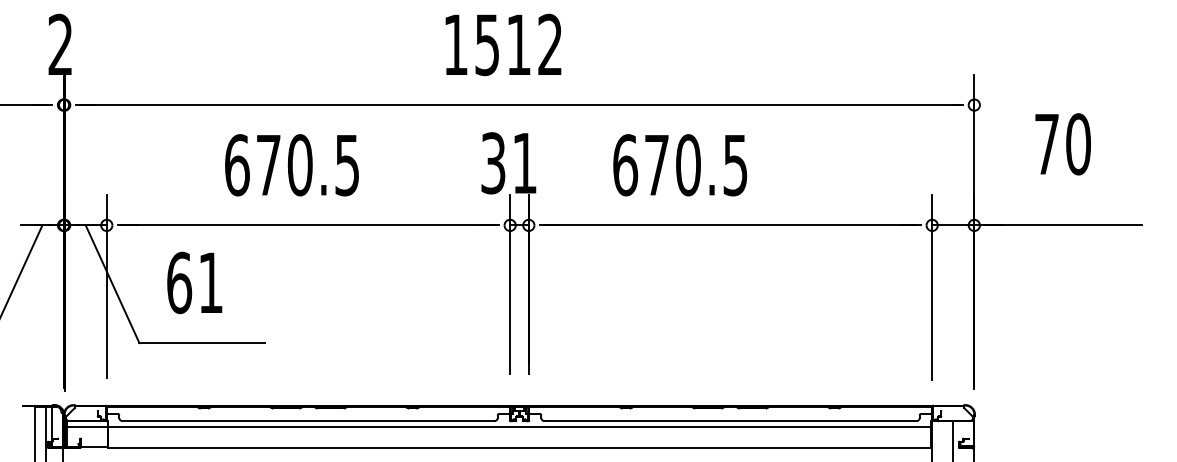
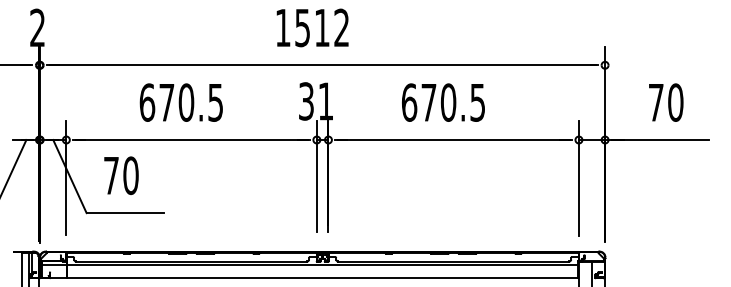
text: (1063, 144) -> (666, 102), moved
text: (680, 164) -> (443, 102), moved
text: (195, 282) -> (121, 175), 61 -> 70

